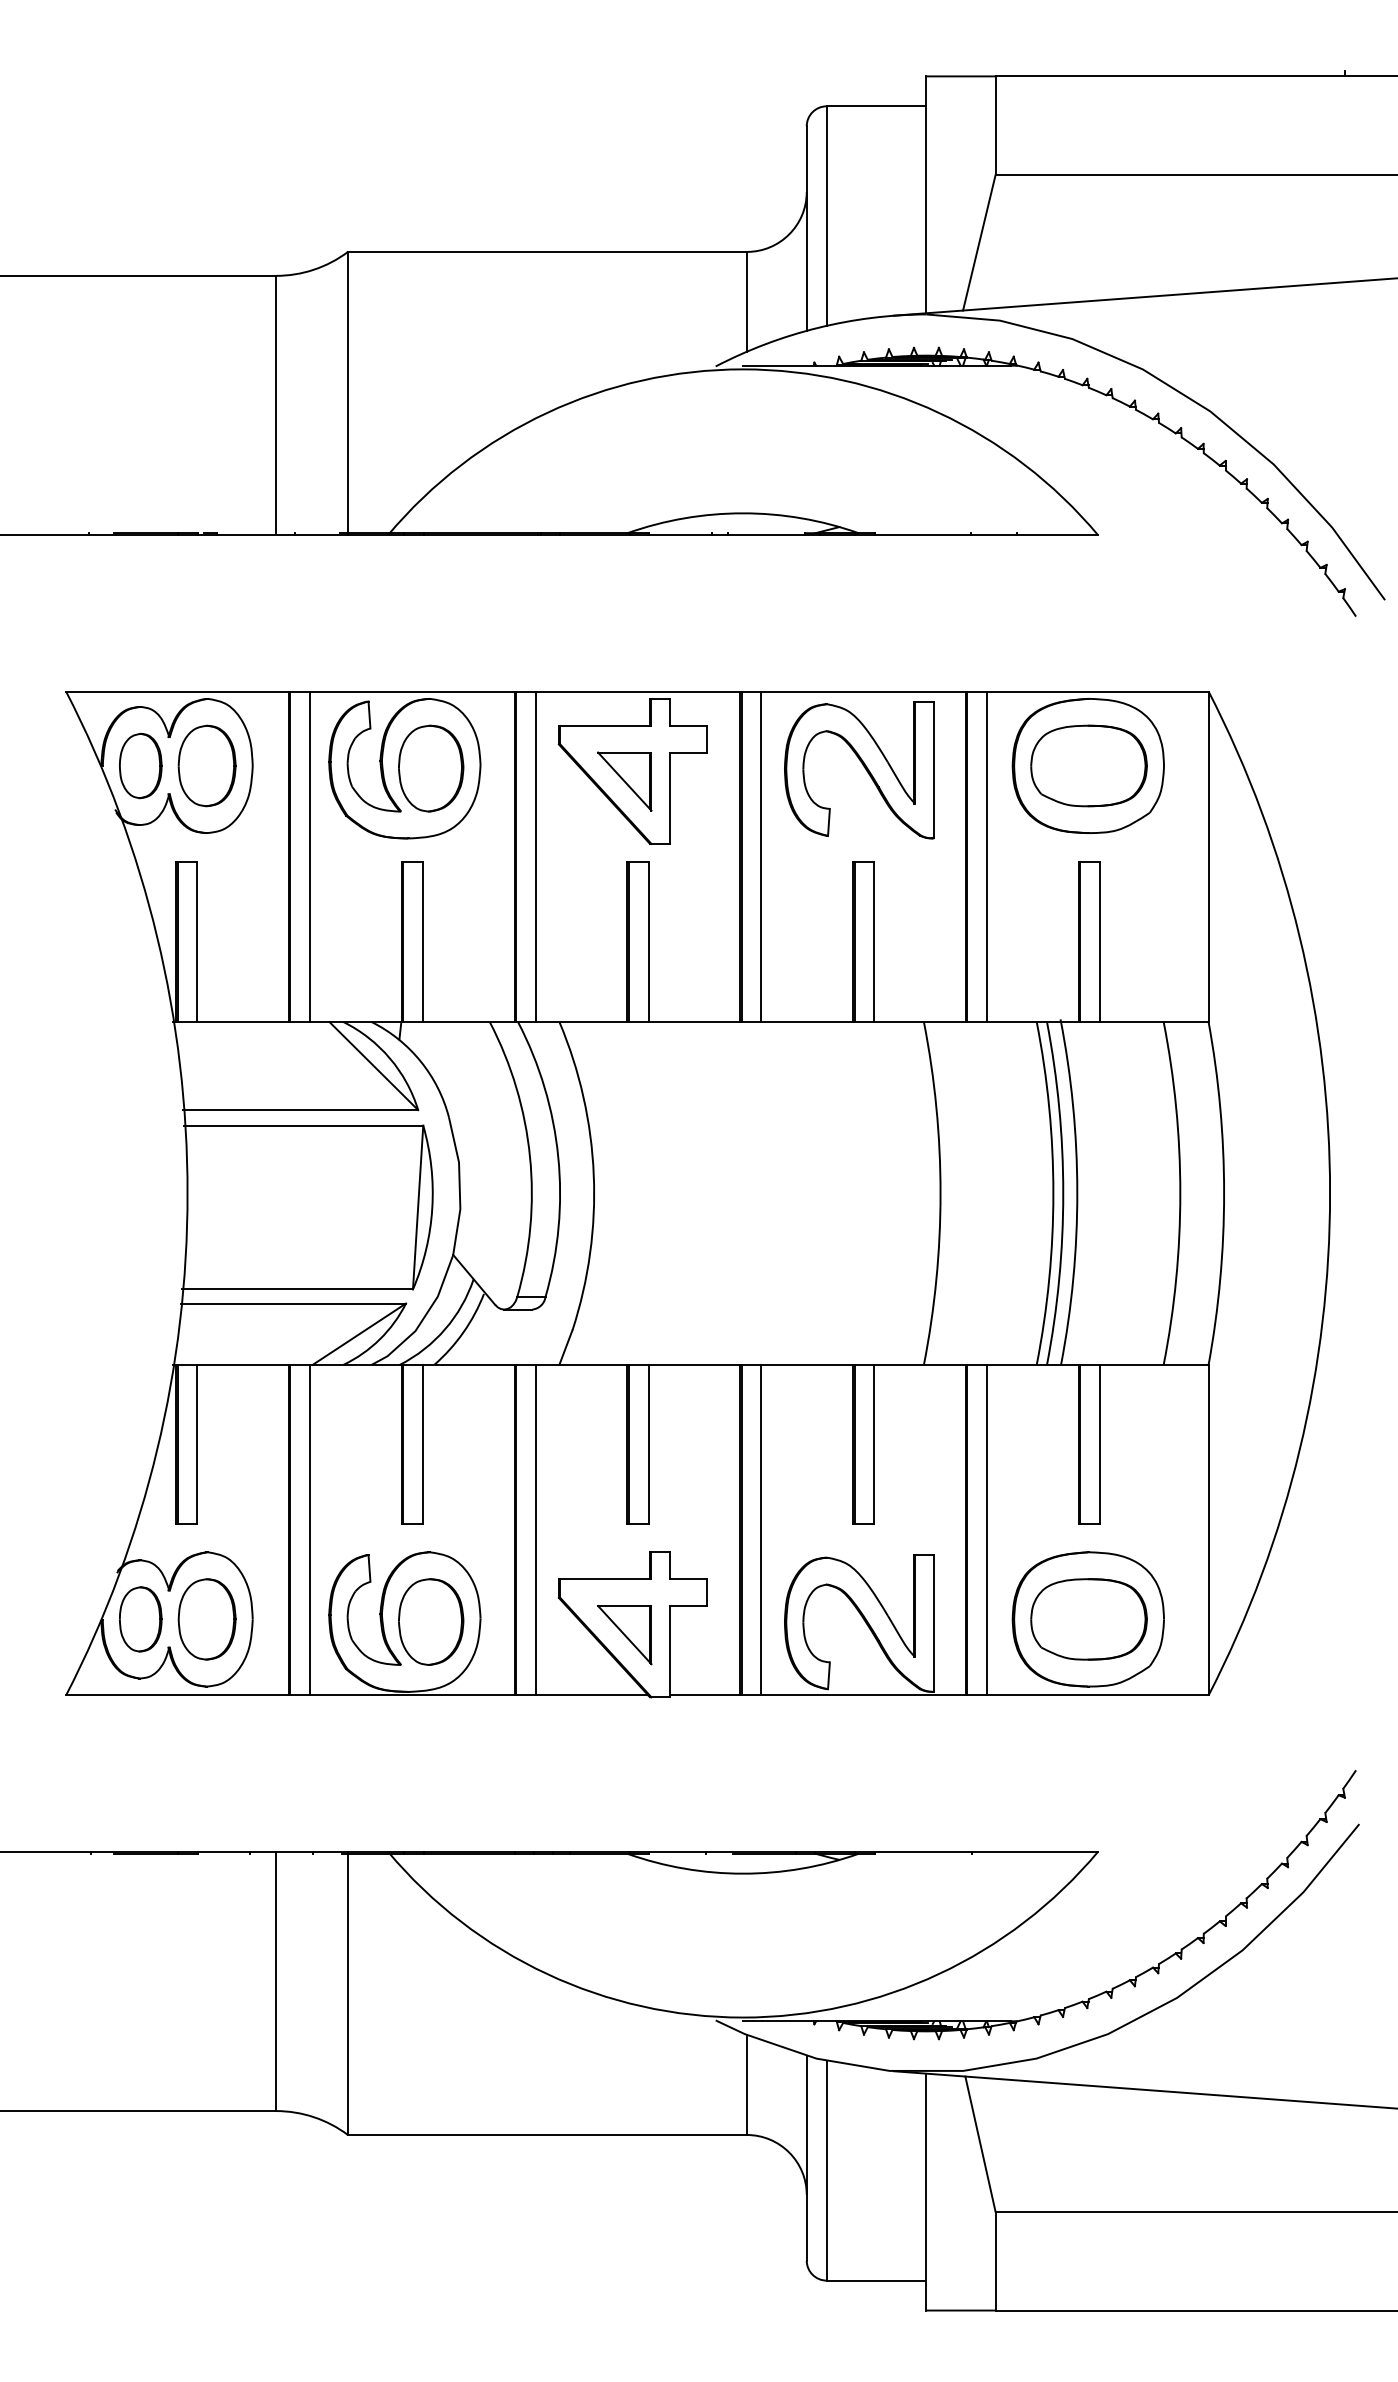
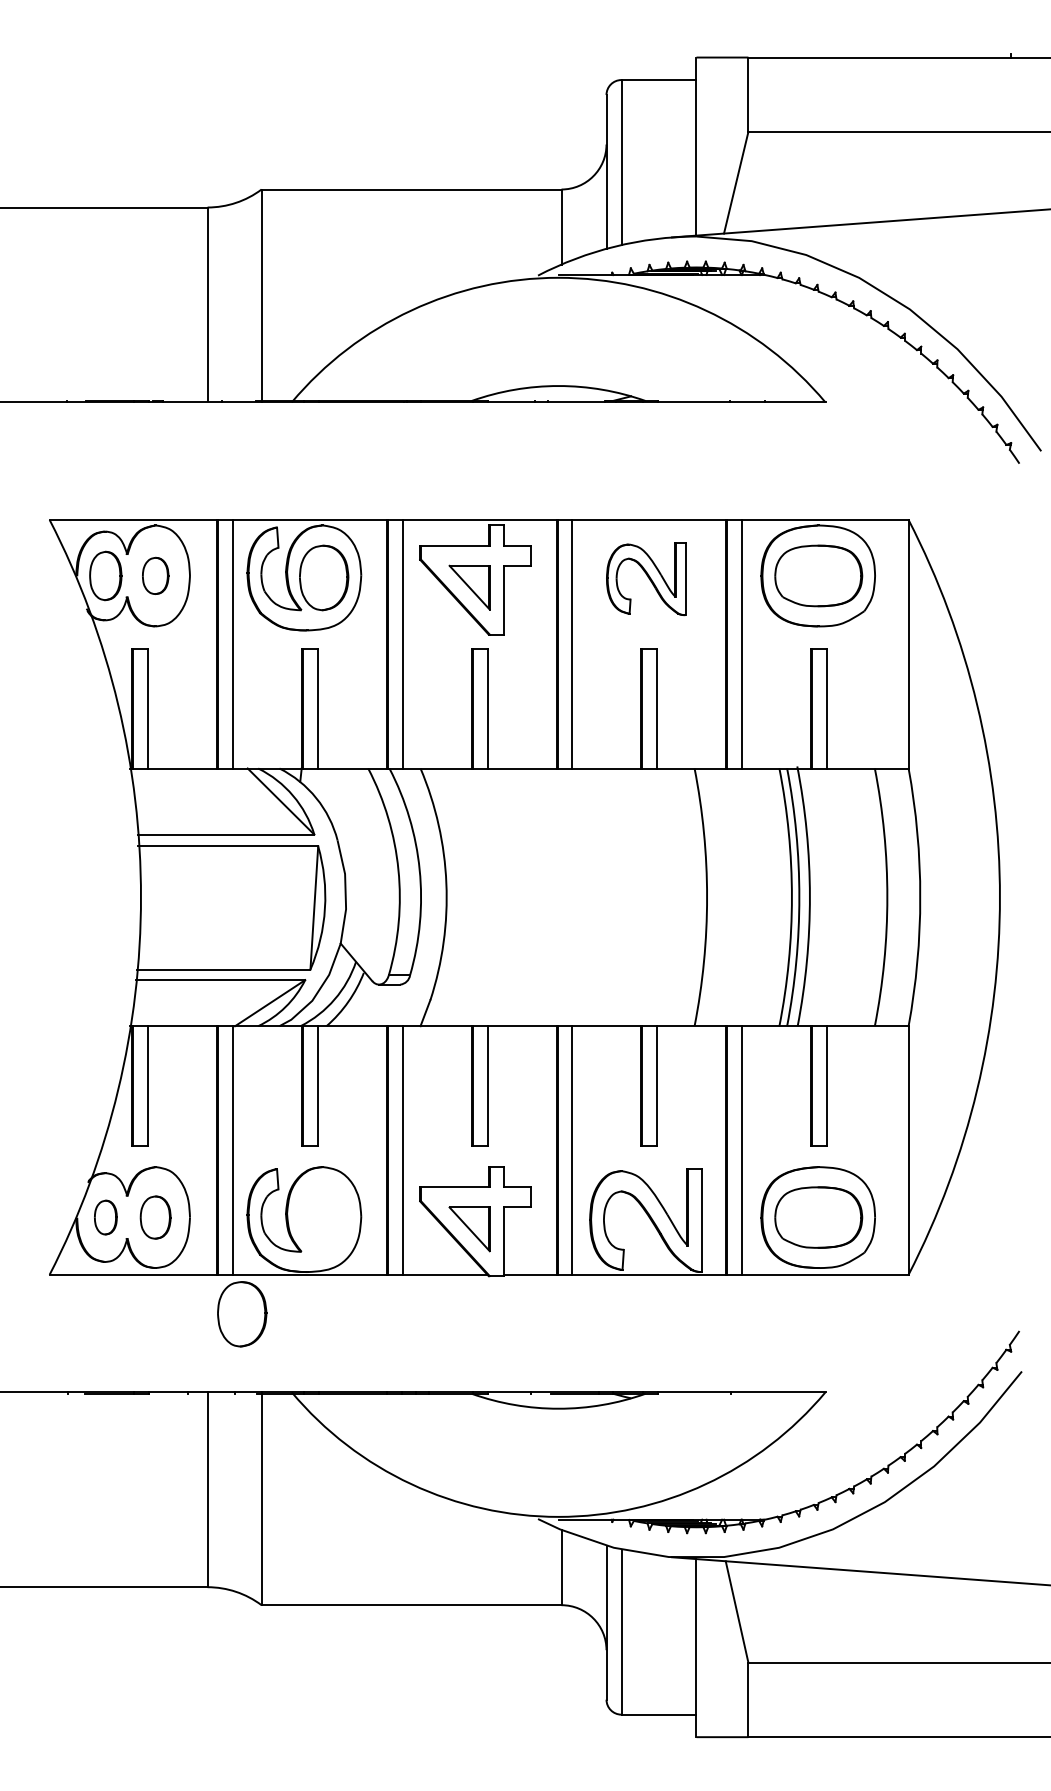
part: (206, 765) -> (155, 575), size x0.6
part: (859, 770) -> (646, 579), size x0.7
part: (140, 1619) -> (105, 1217), size x0.7
part: (206, 1619) -> (155, 1217), size x0.7
part: (431, 1621) -> (242, 1313), moved

